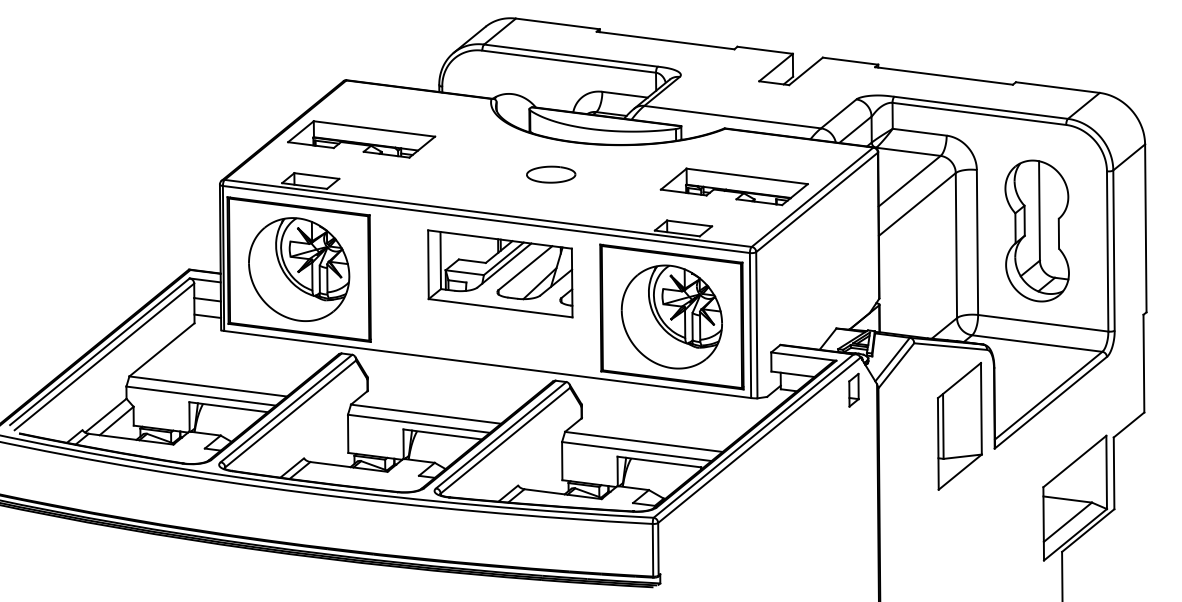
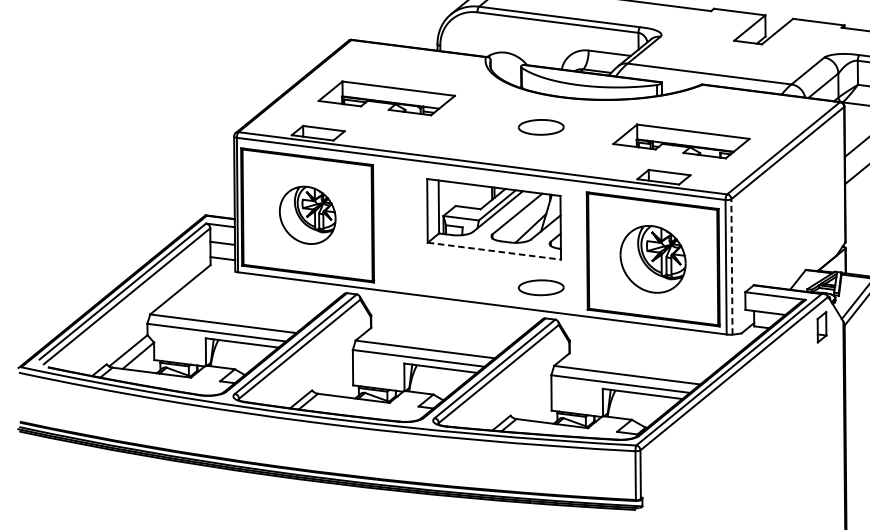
part: (361, 139) -> (386, 98), moved
part: (733, 186) -> (680, 141), moved
part: (299, 269) -> (307, 215), size x0.6
line: (501, 308) -> (495, 251), solid -> dashed
part: (671, 316) -> (652, 258), size x0.7
line: (756, 324) -> (731, 266), solid -> dashed
part: (551, 347) -> (541, 287), added

